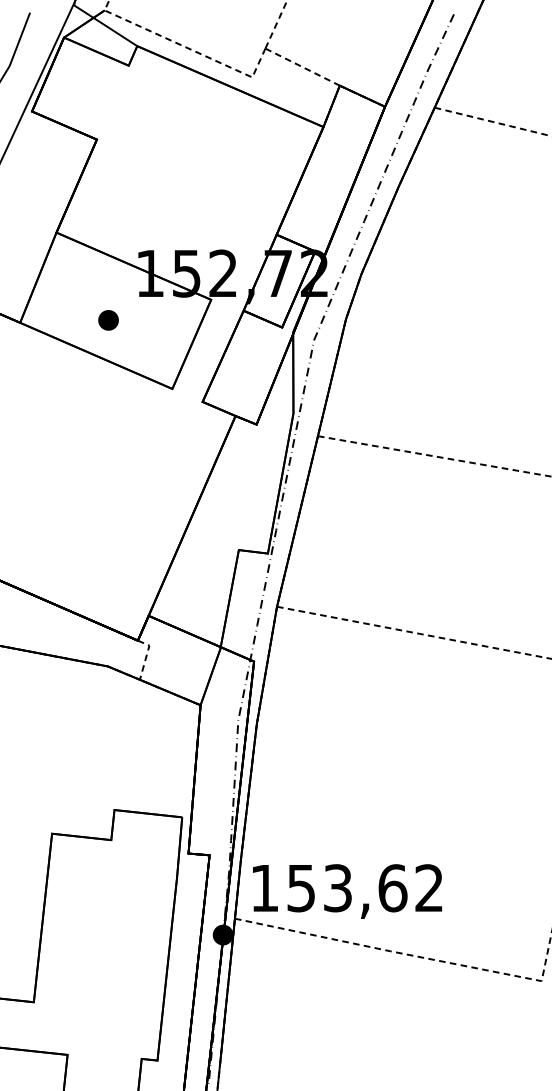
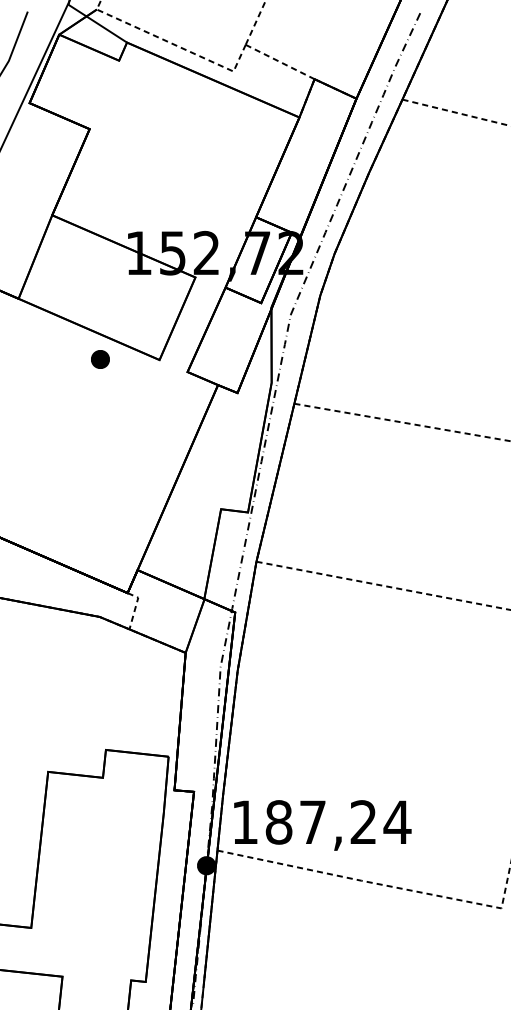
part: (108, 320) -> (100, 359), moved
text: (365, 888) -> (338, 822), 153,62 -> 187,24

